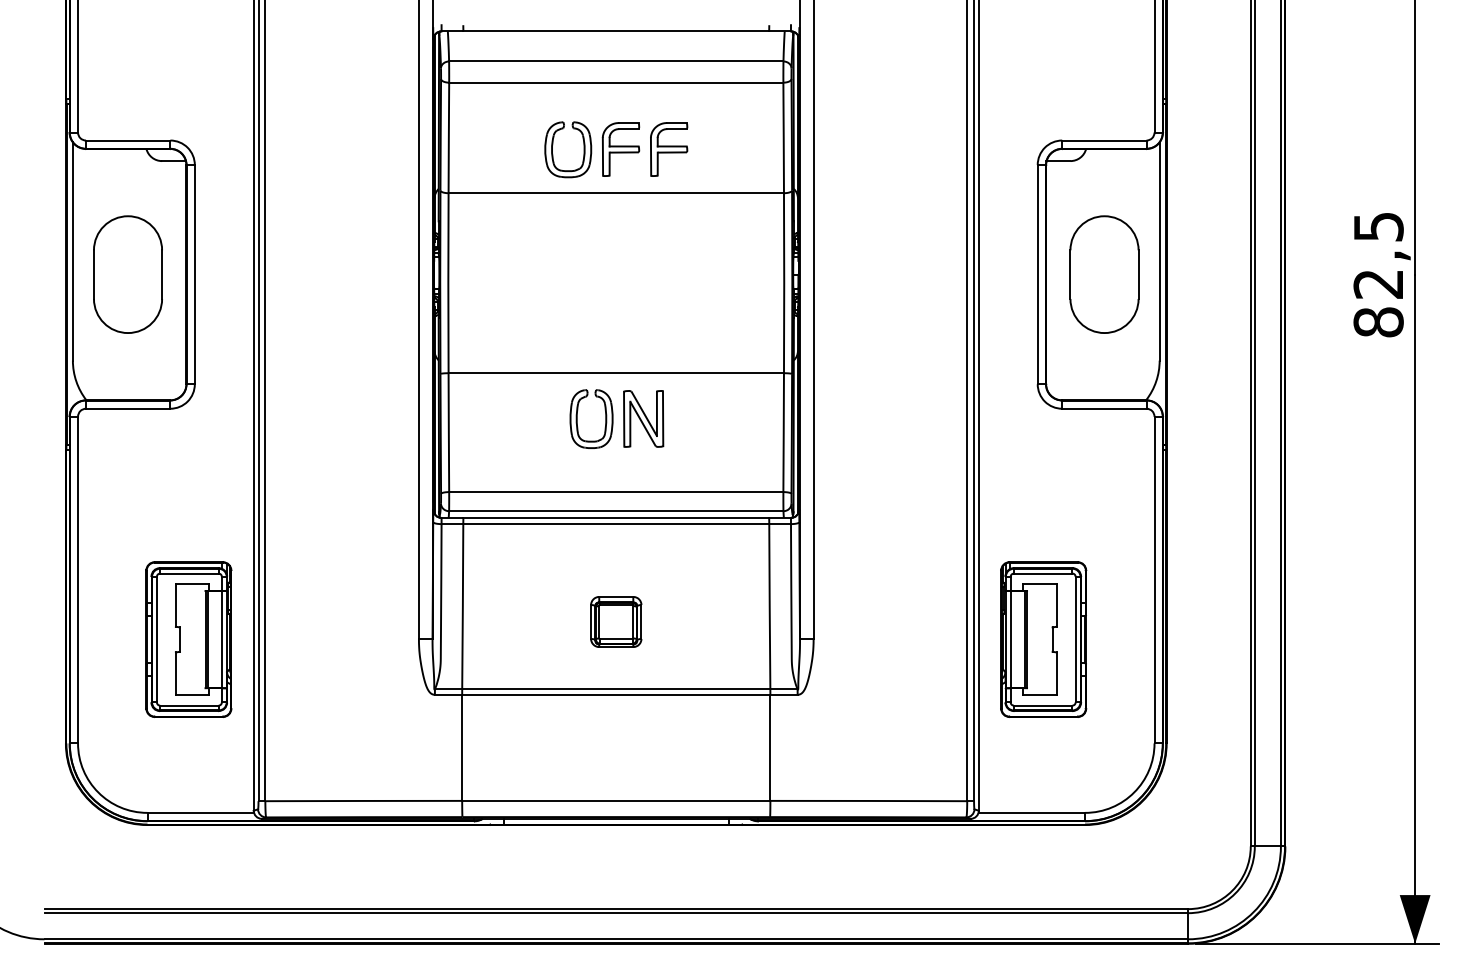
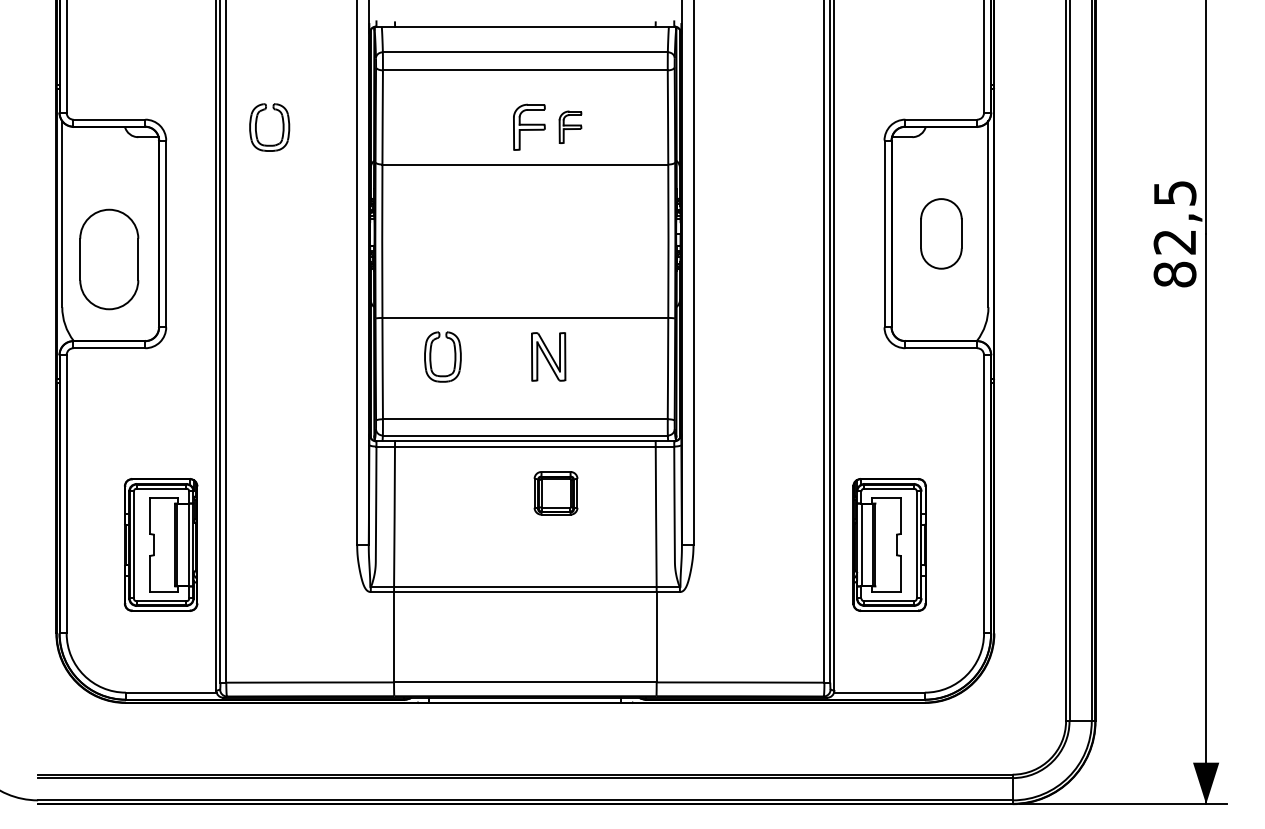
part: (583, 149) -> (282, 127), moved
part: (669, 149) -> (570, 127), size x0.7
part: (127, 274) -> (108, 259), moved
part: (1104, 274) -> (941, 233), size x0.7
part: (577, 418) -> (430, 356), moved
part: (616, 621) -> (556, 492), moved

